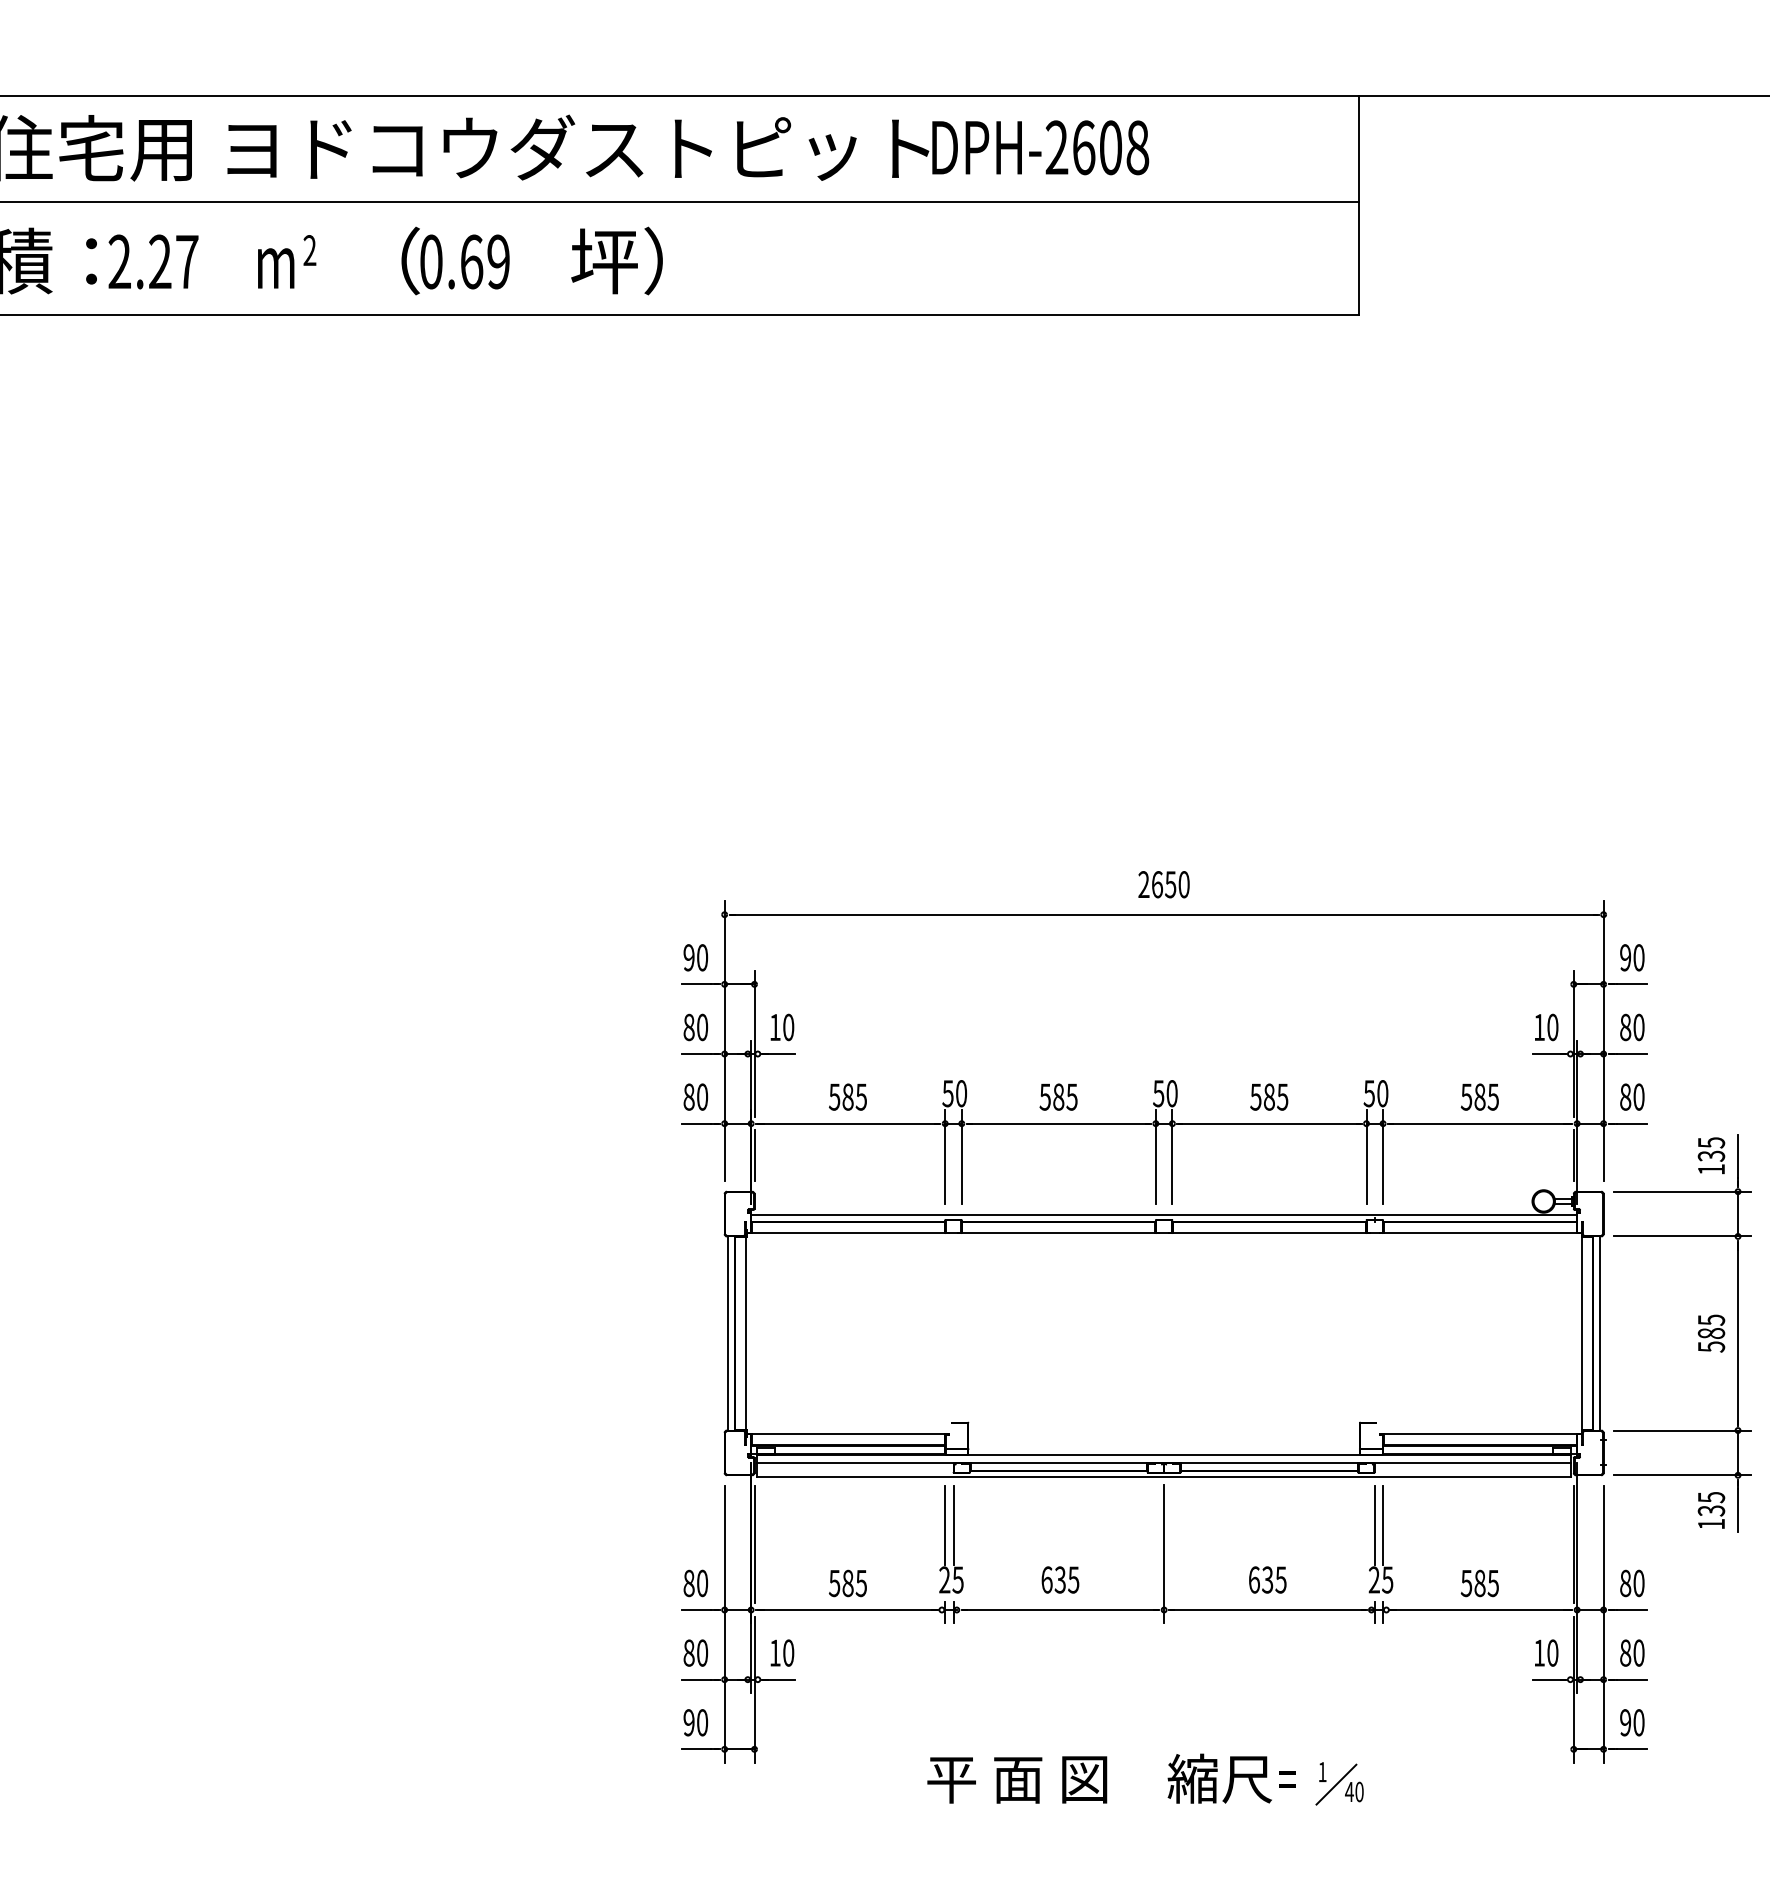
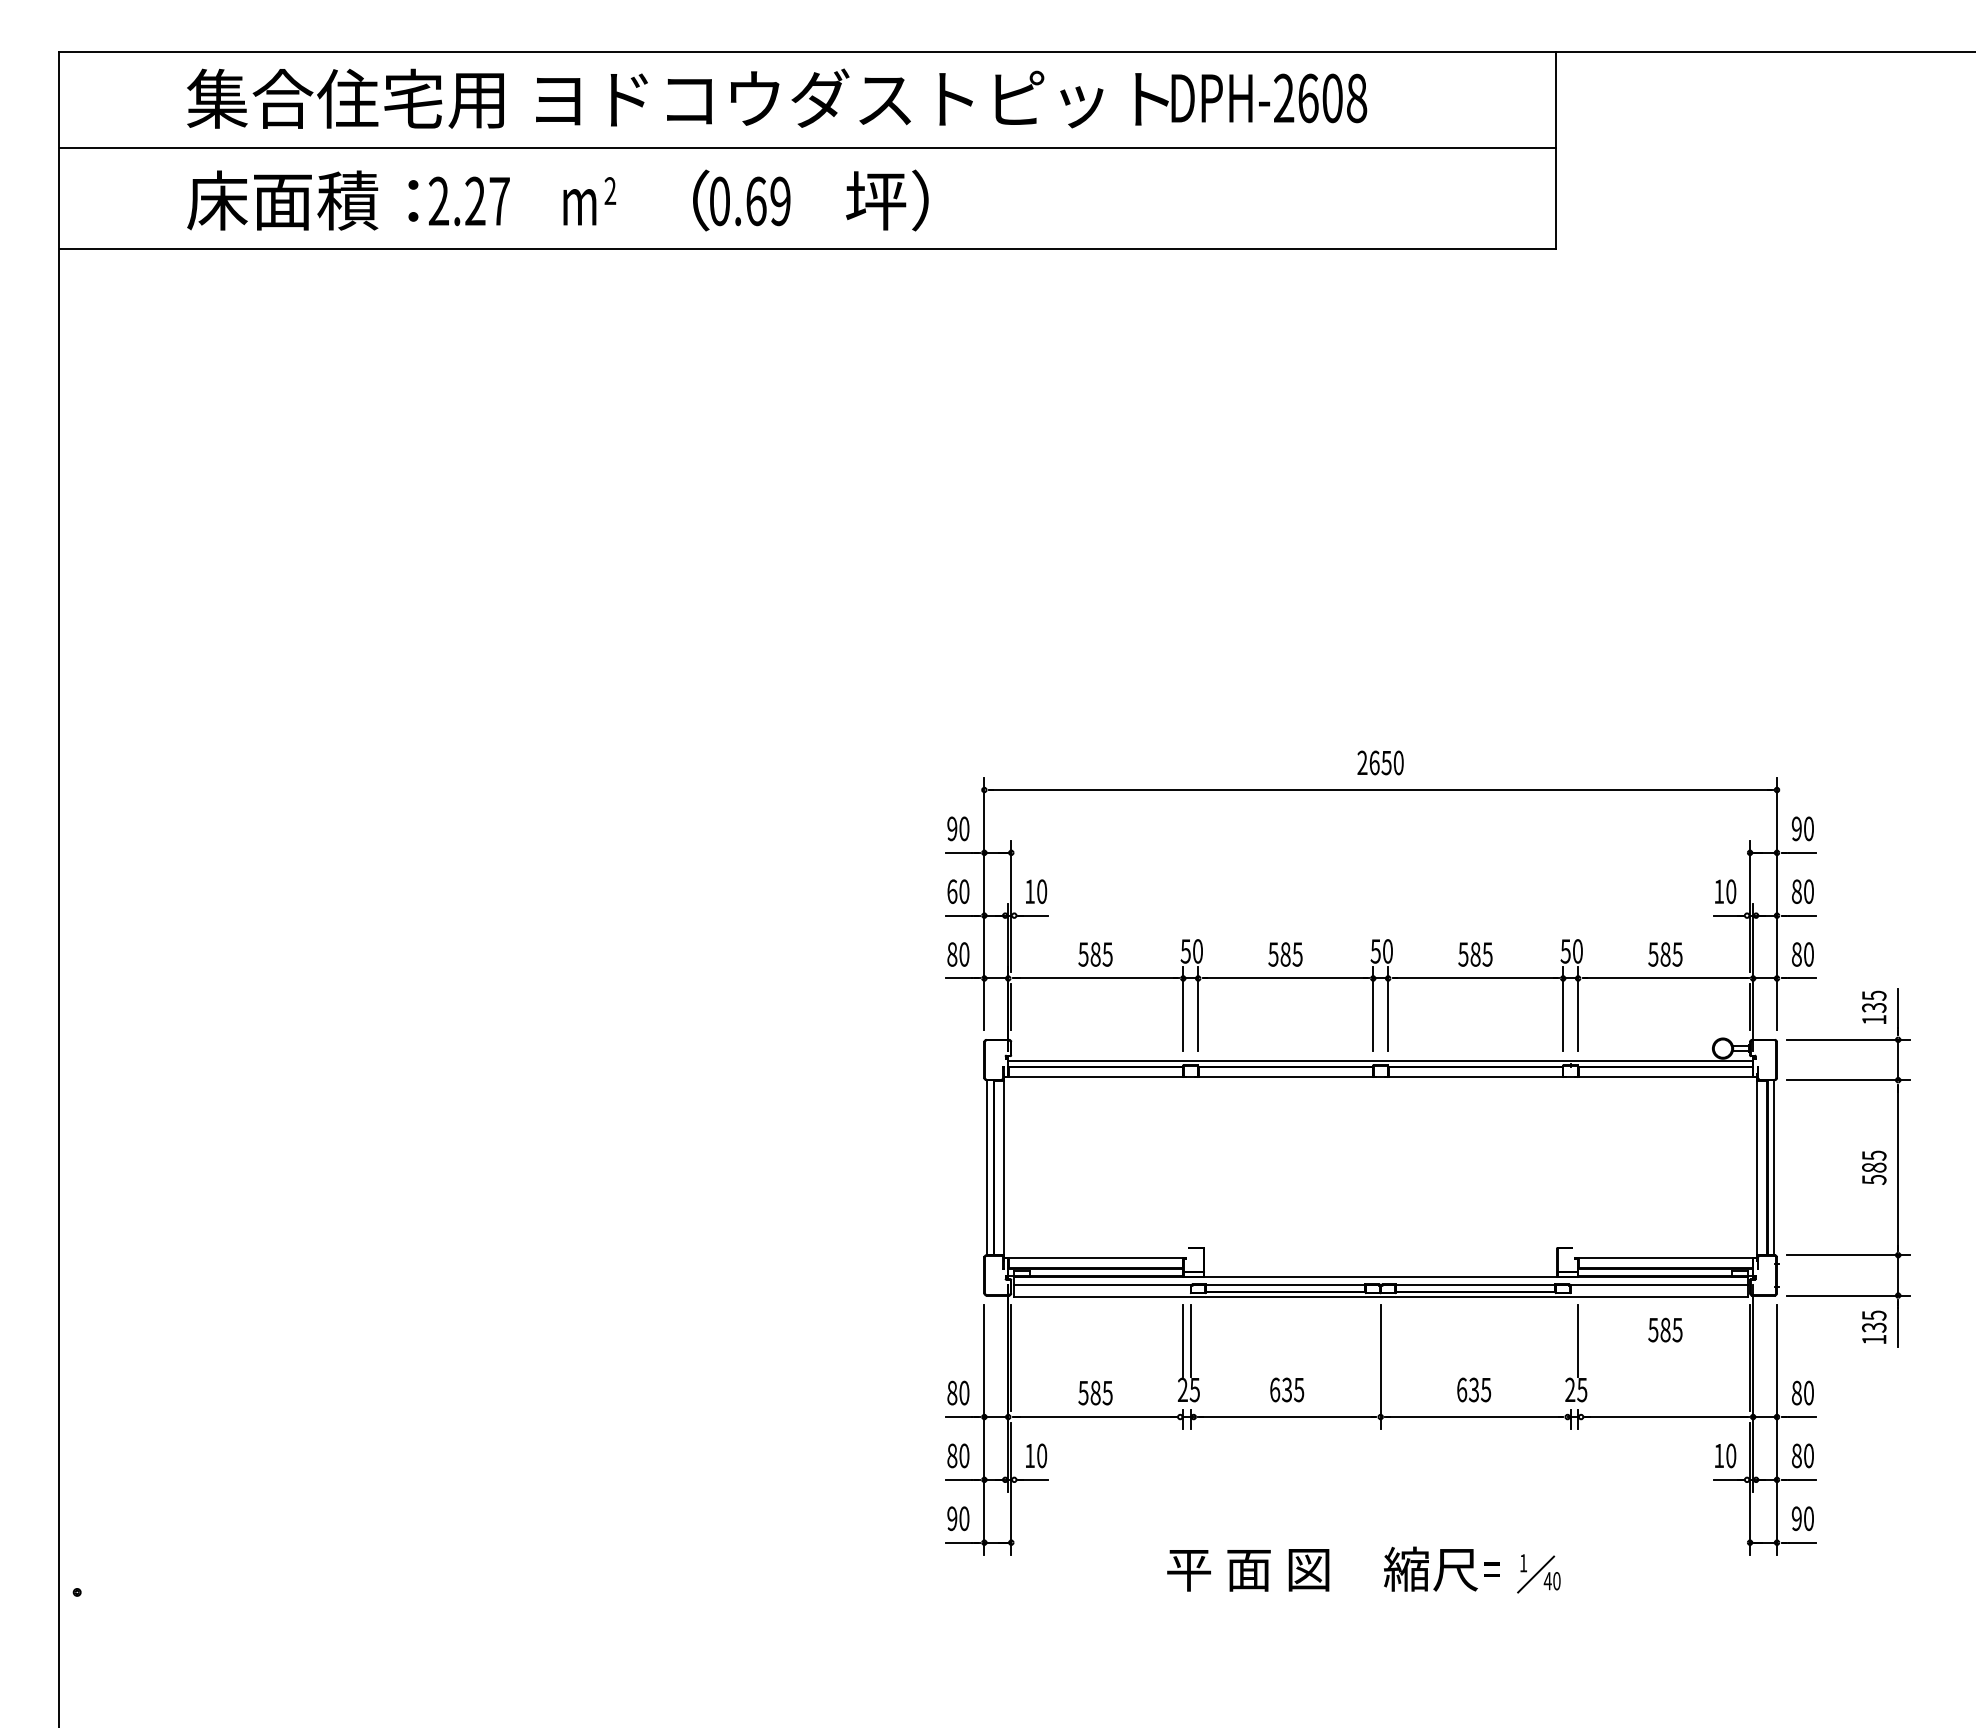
text: (689, 1027) -> (952, 891), 80 -> 60
line: (1374, 1525) -> (1570, 1340), removed
text: (1479, 1582) -> (1665, 1329), moved

